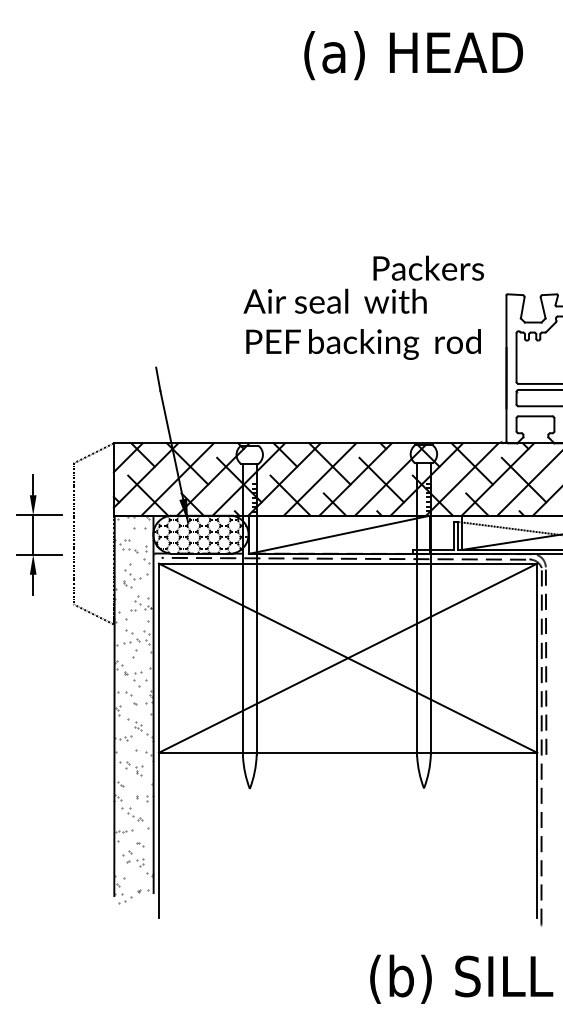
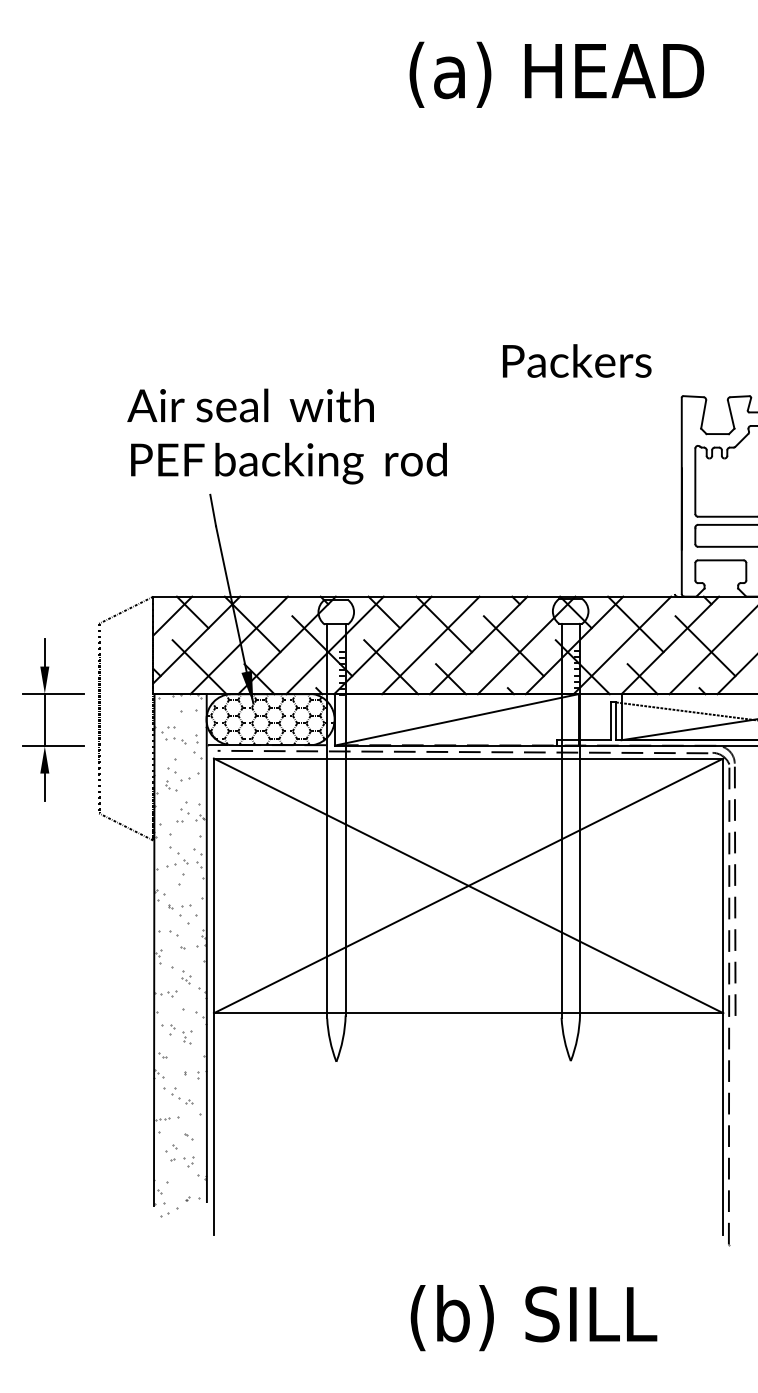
text: (361, 323) -> (286, 435), moved
text: (461, 978) -> (533, 1316), moved

